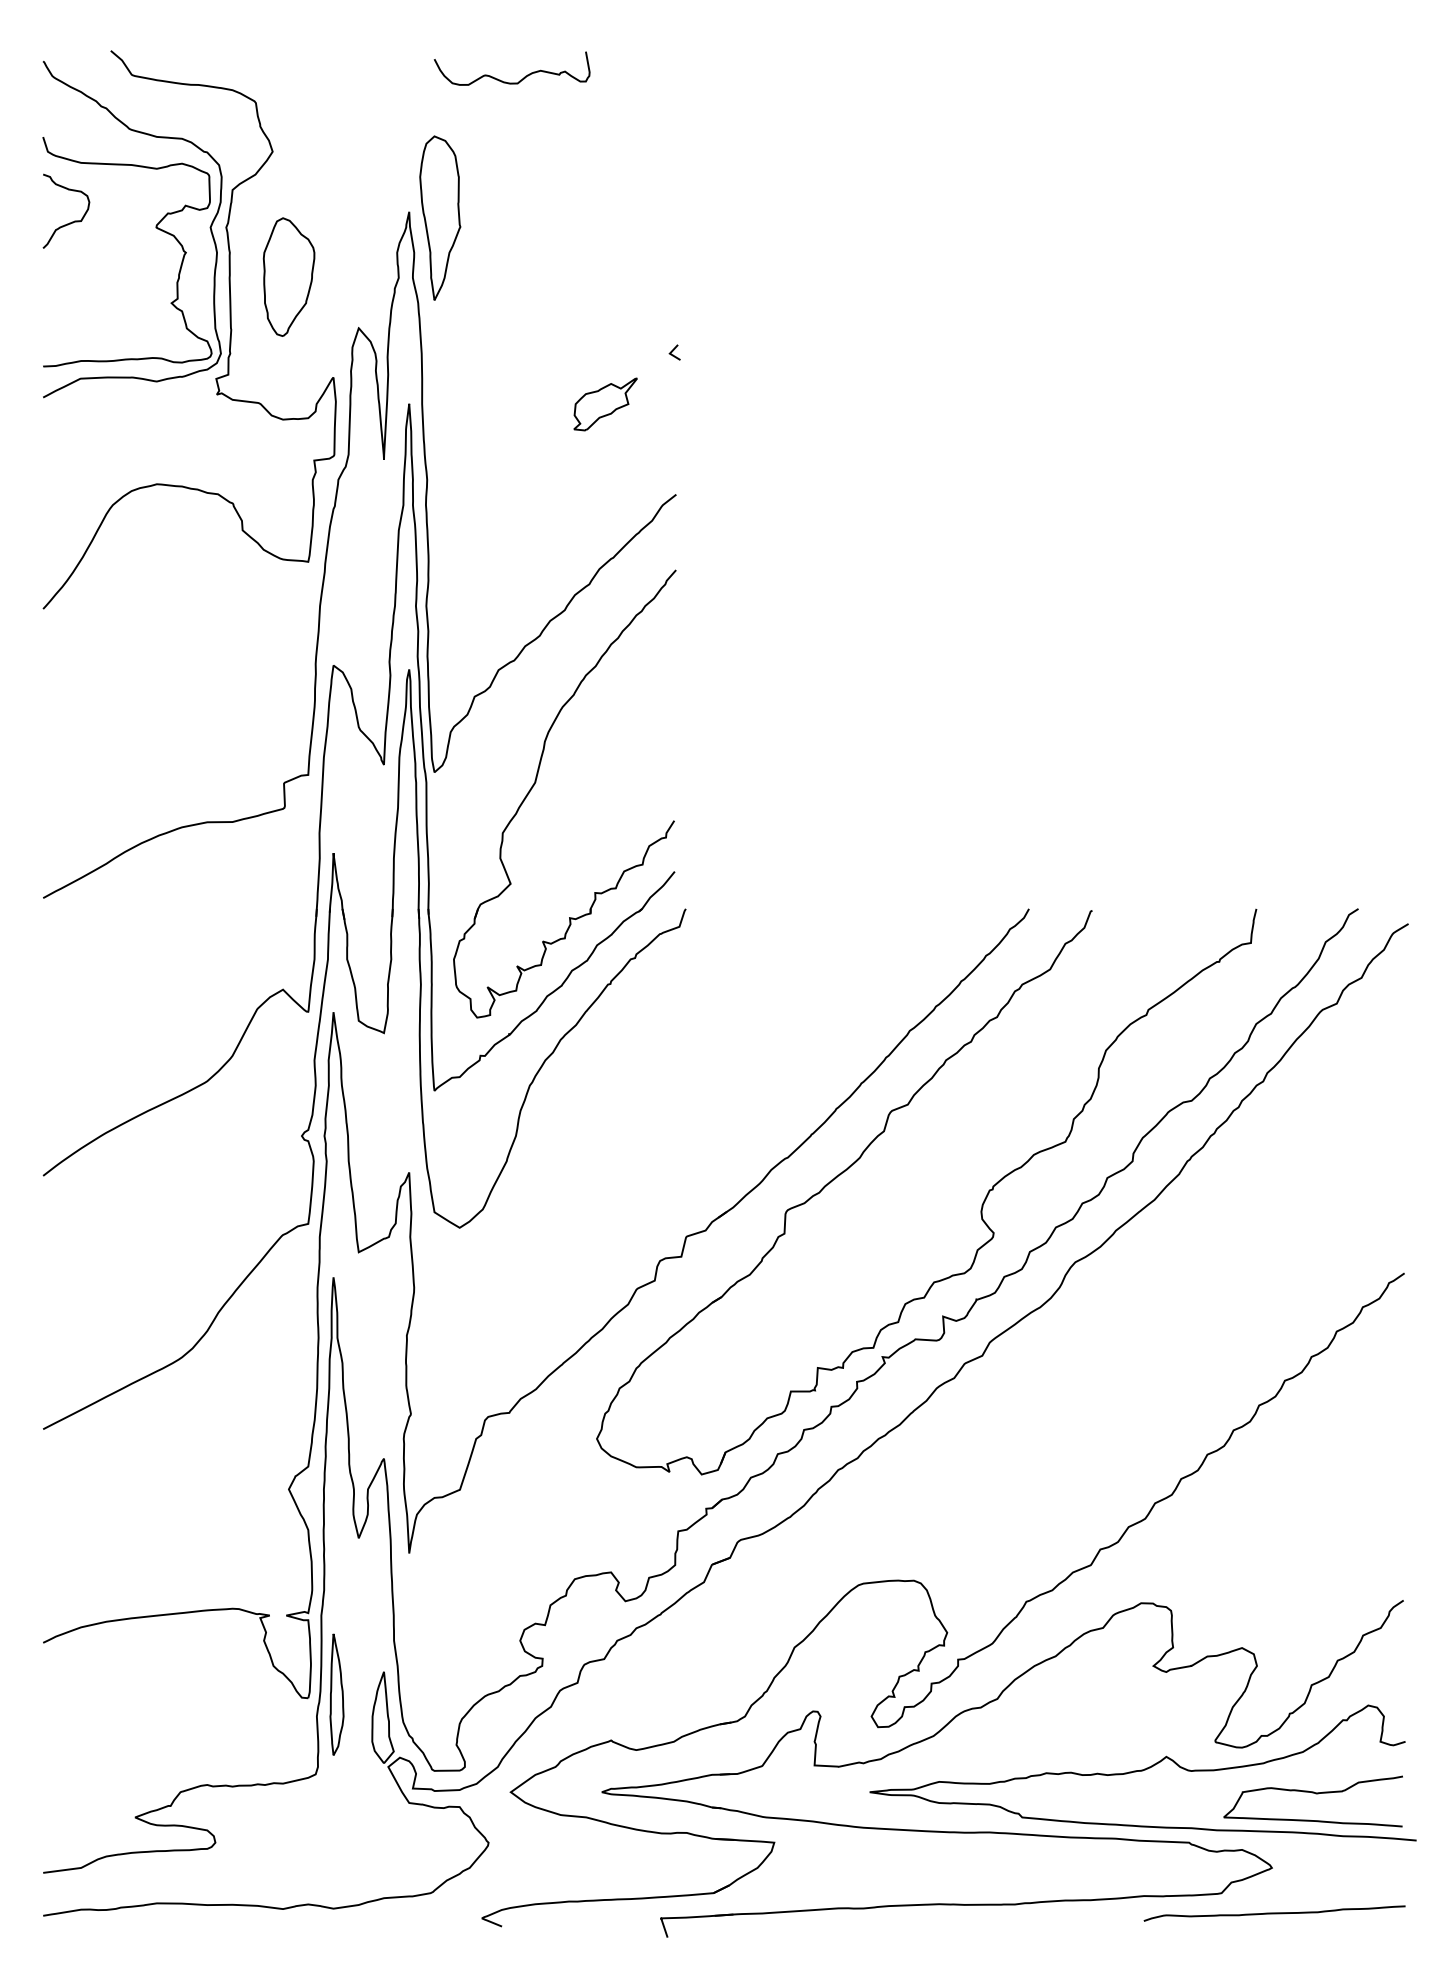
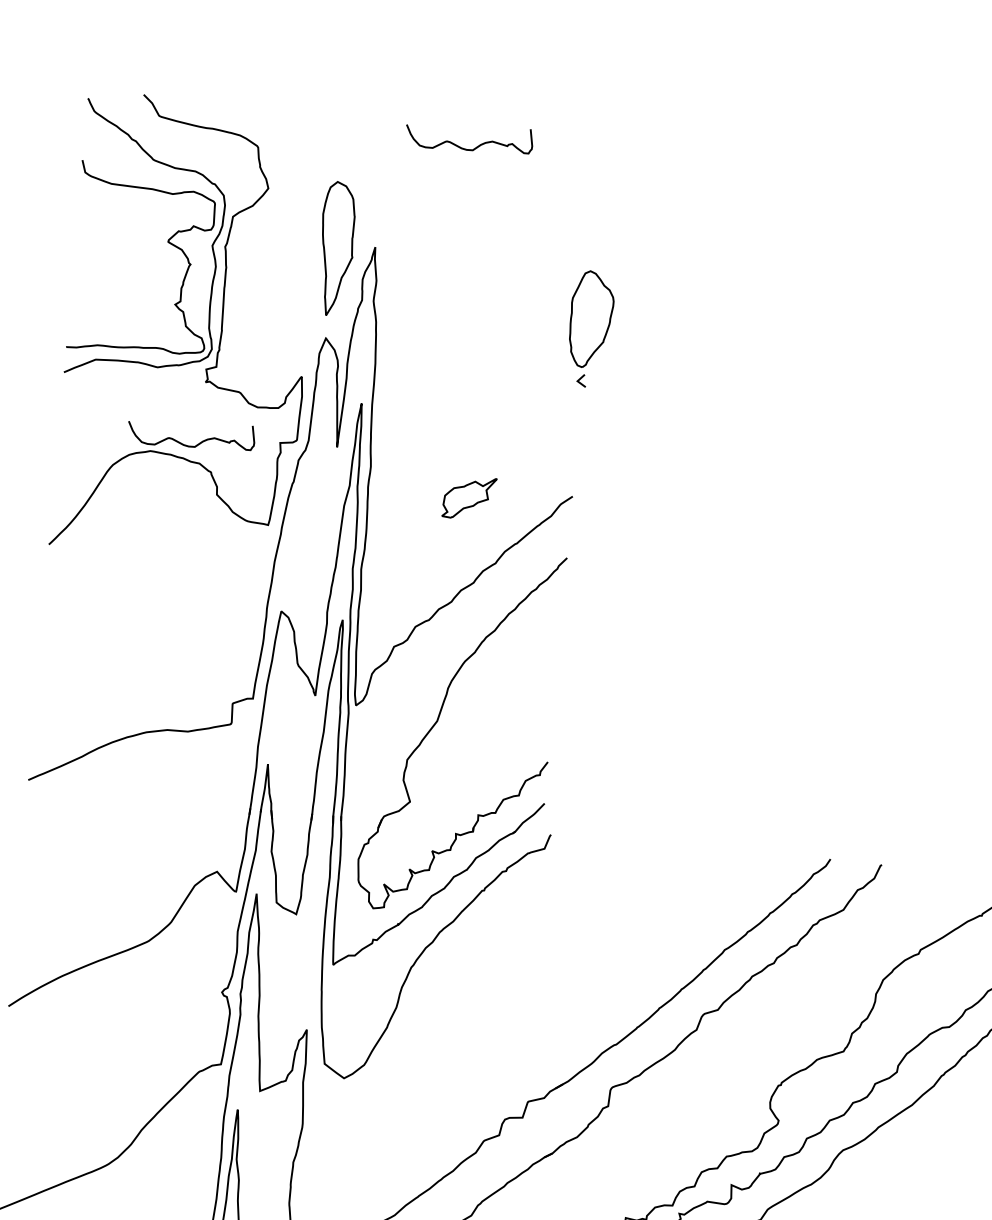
part: (440, 217) -> (336, 248), moved
curve: (69, 222) -> (97, 231), removed
part: (288, 276) -> (590, 319), moved
part: (605, 404) -> (469, 498), moved
curve: (204, 473) -> (189, 445), added

